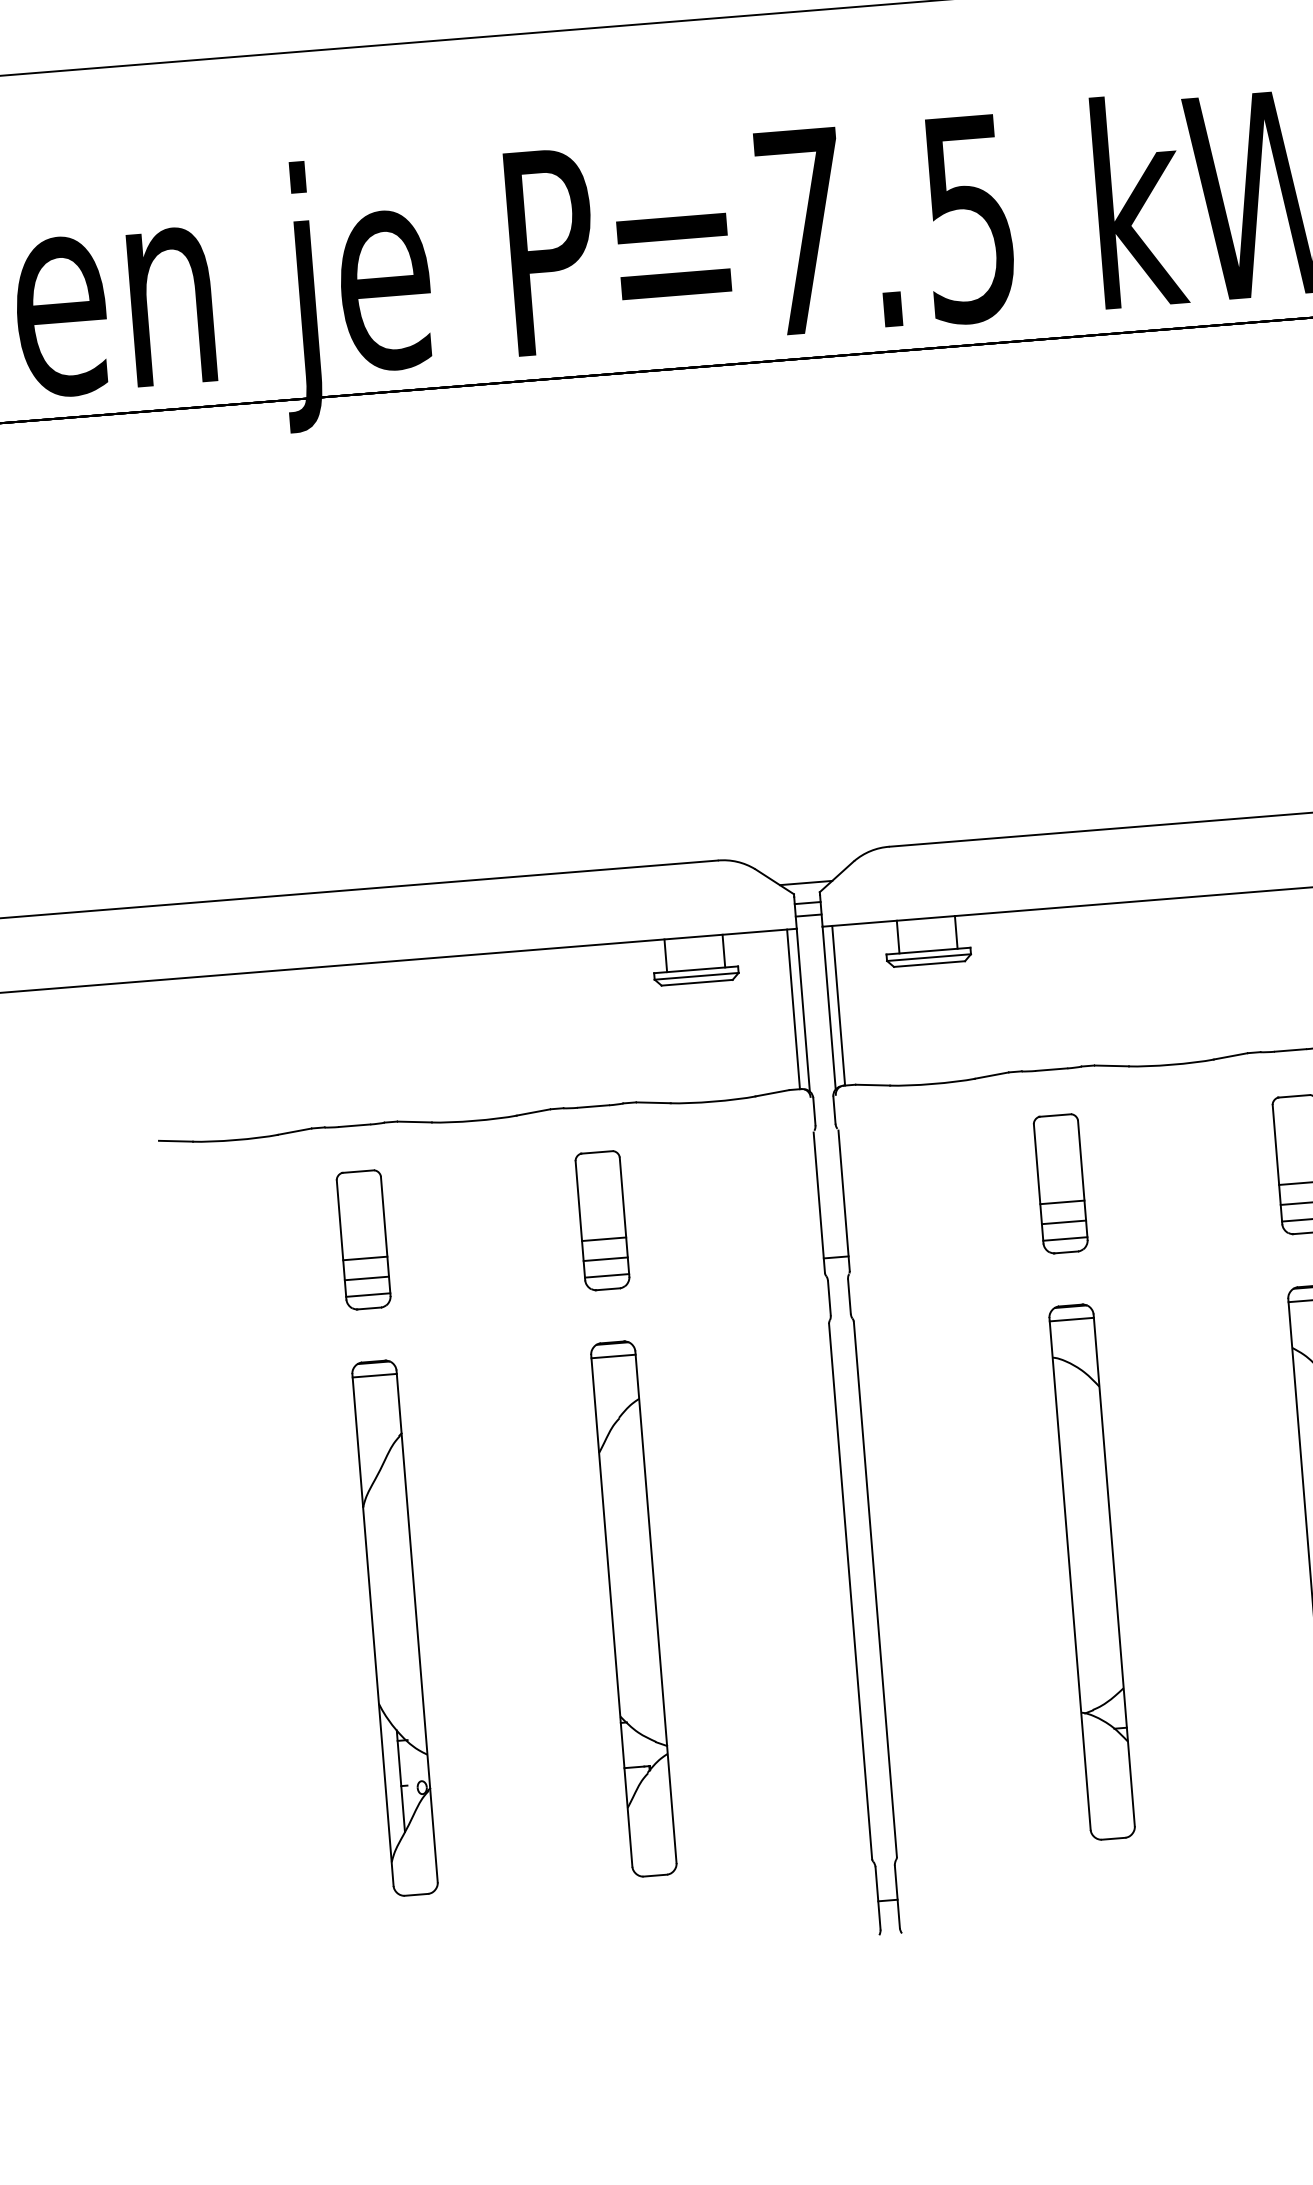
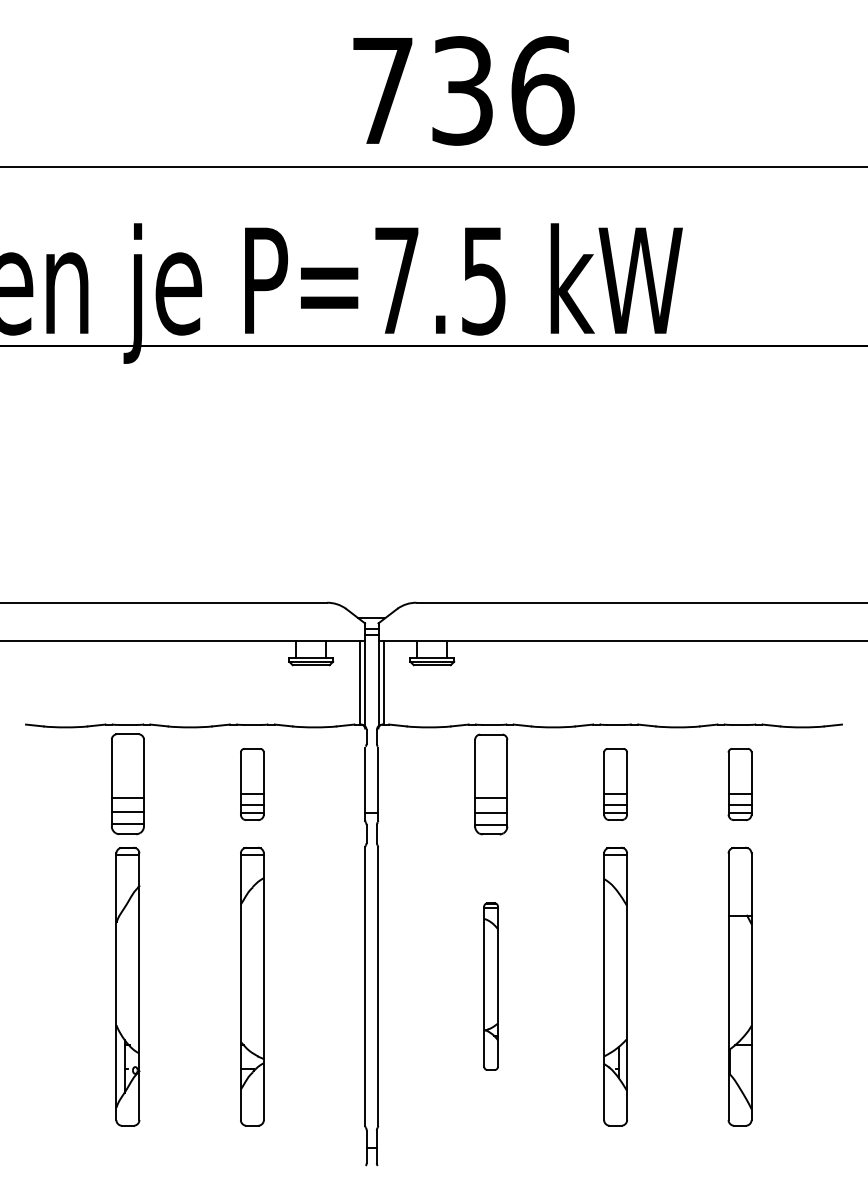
part: (1059, 1184) -> (490, 784), size x1.4
part: (363, 1240) -> (127, 784), size x1.4
part: (1090, 1571) -> (490, 986), size x0.6

